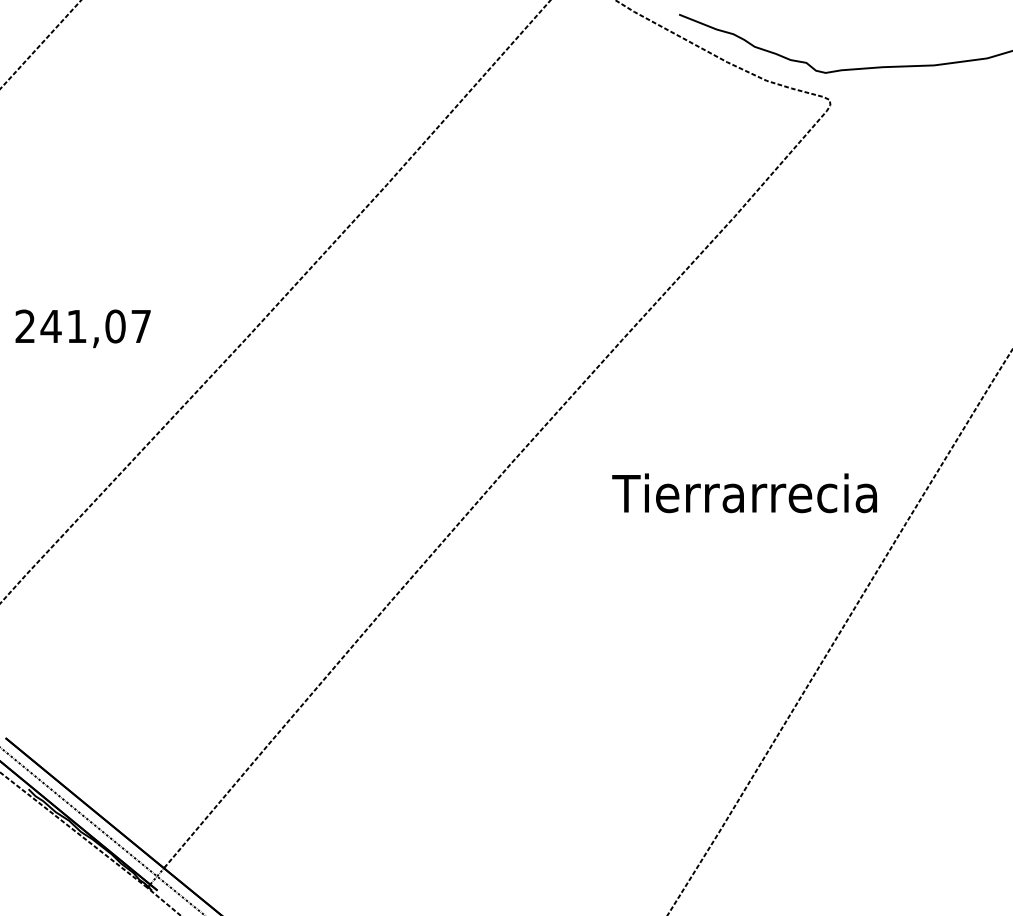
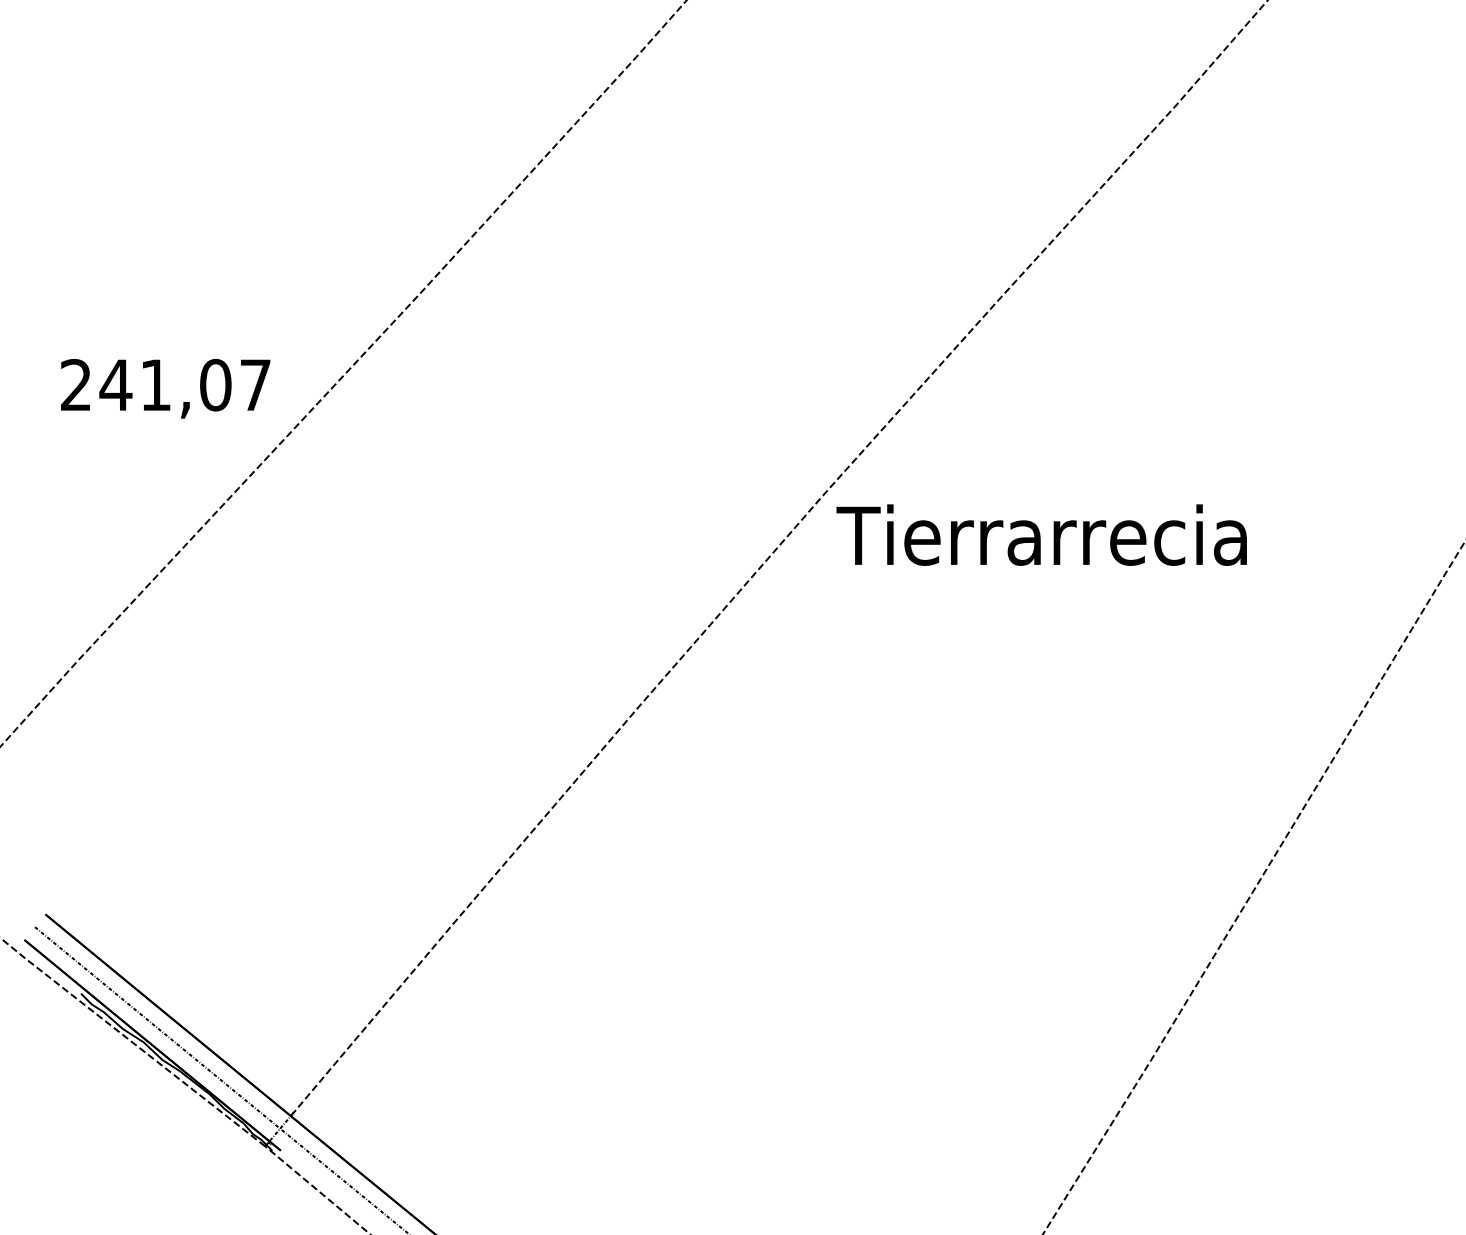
text: (82, 328) -> (164, 388), moved
text: (744, 493) -> (1041, 535), moved

